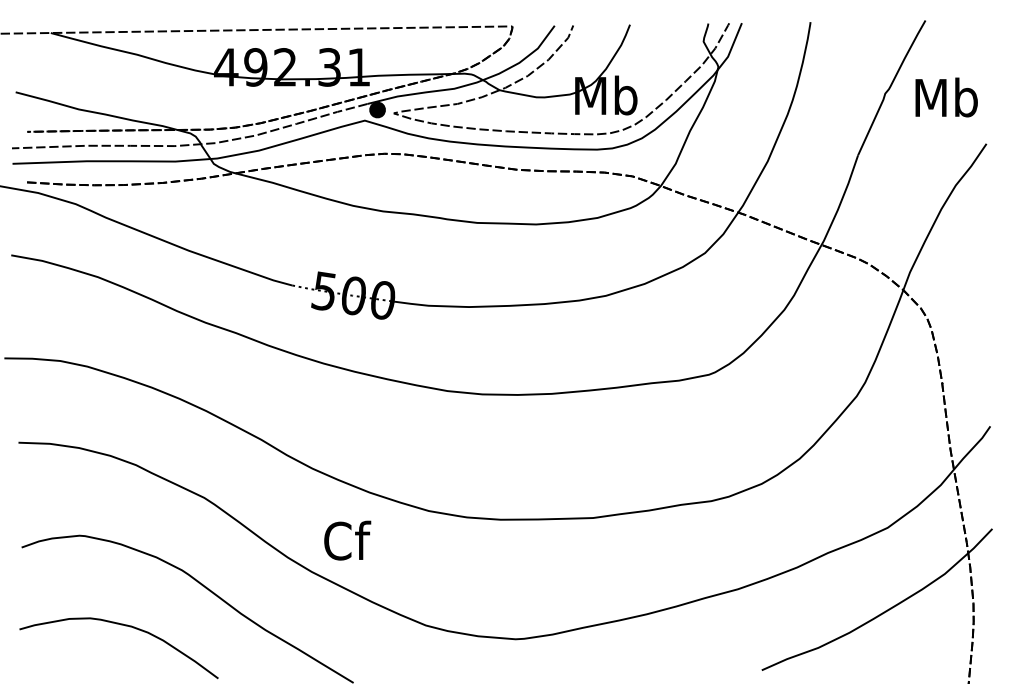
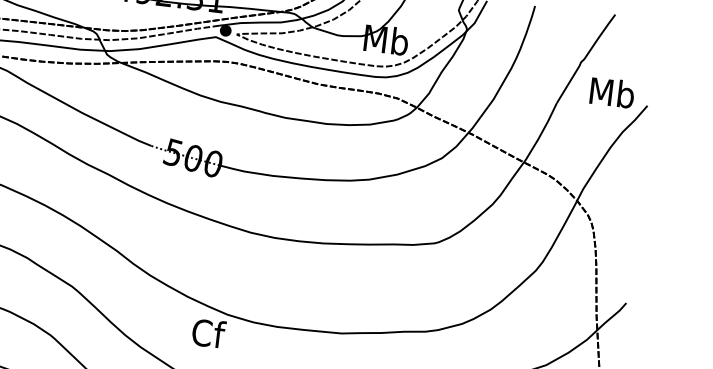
text: (946, 97) -> (612, 92), moved
text: (347, 540) -> (208, 333), moved

